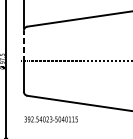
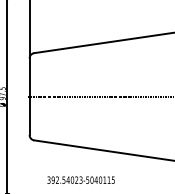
line: (23, 45) -> (29, 77), dashed -> solid
text: (50, 118) -> (80, 179), moved

